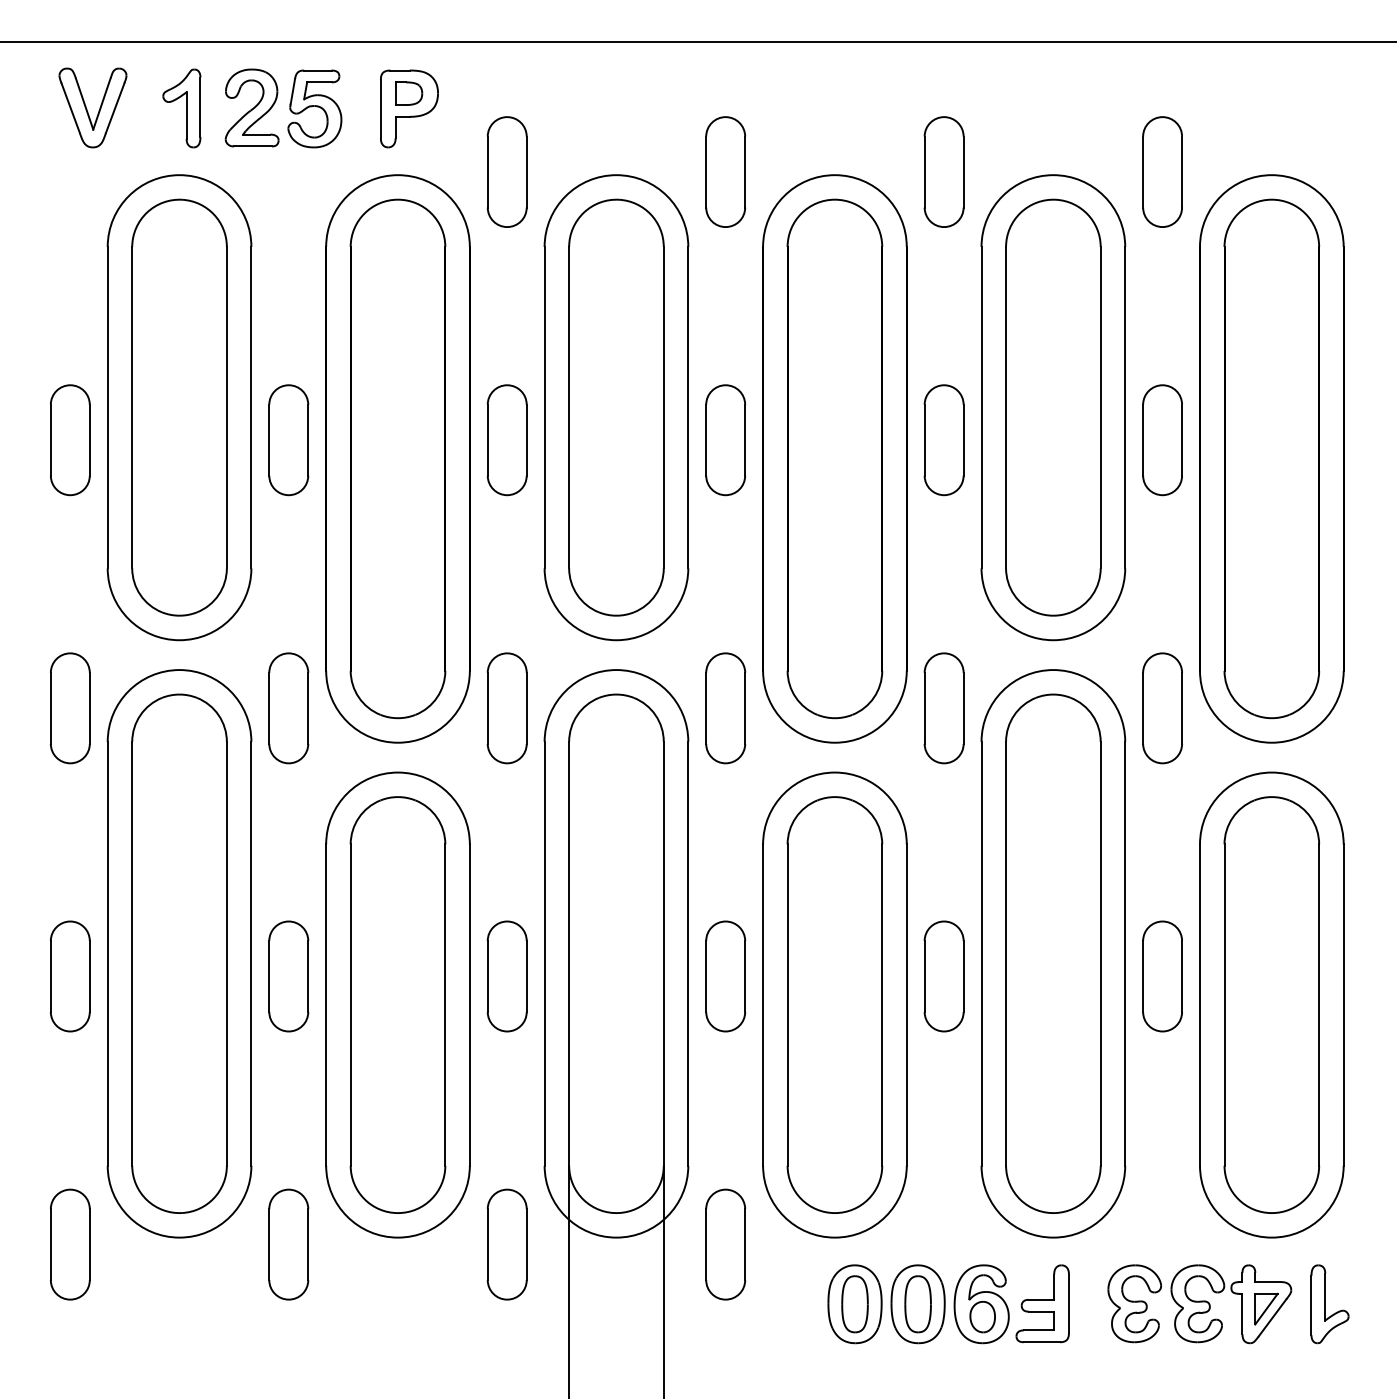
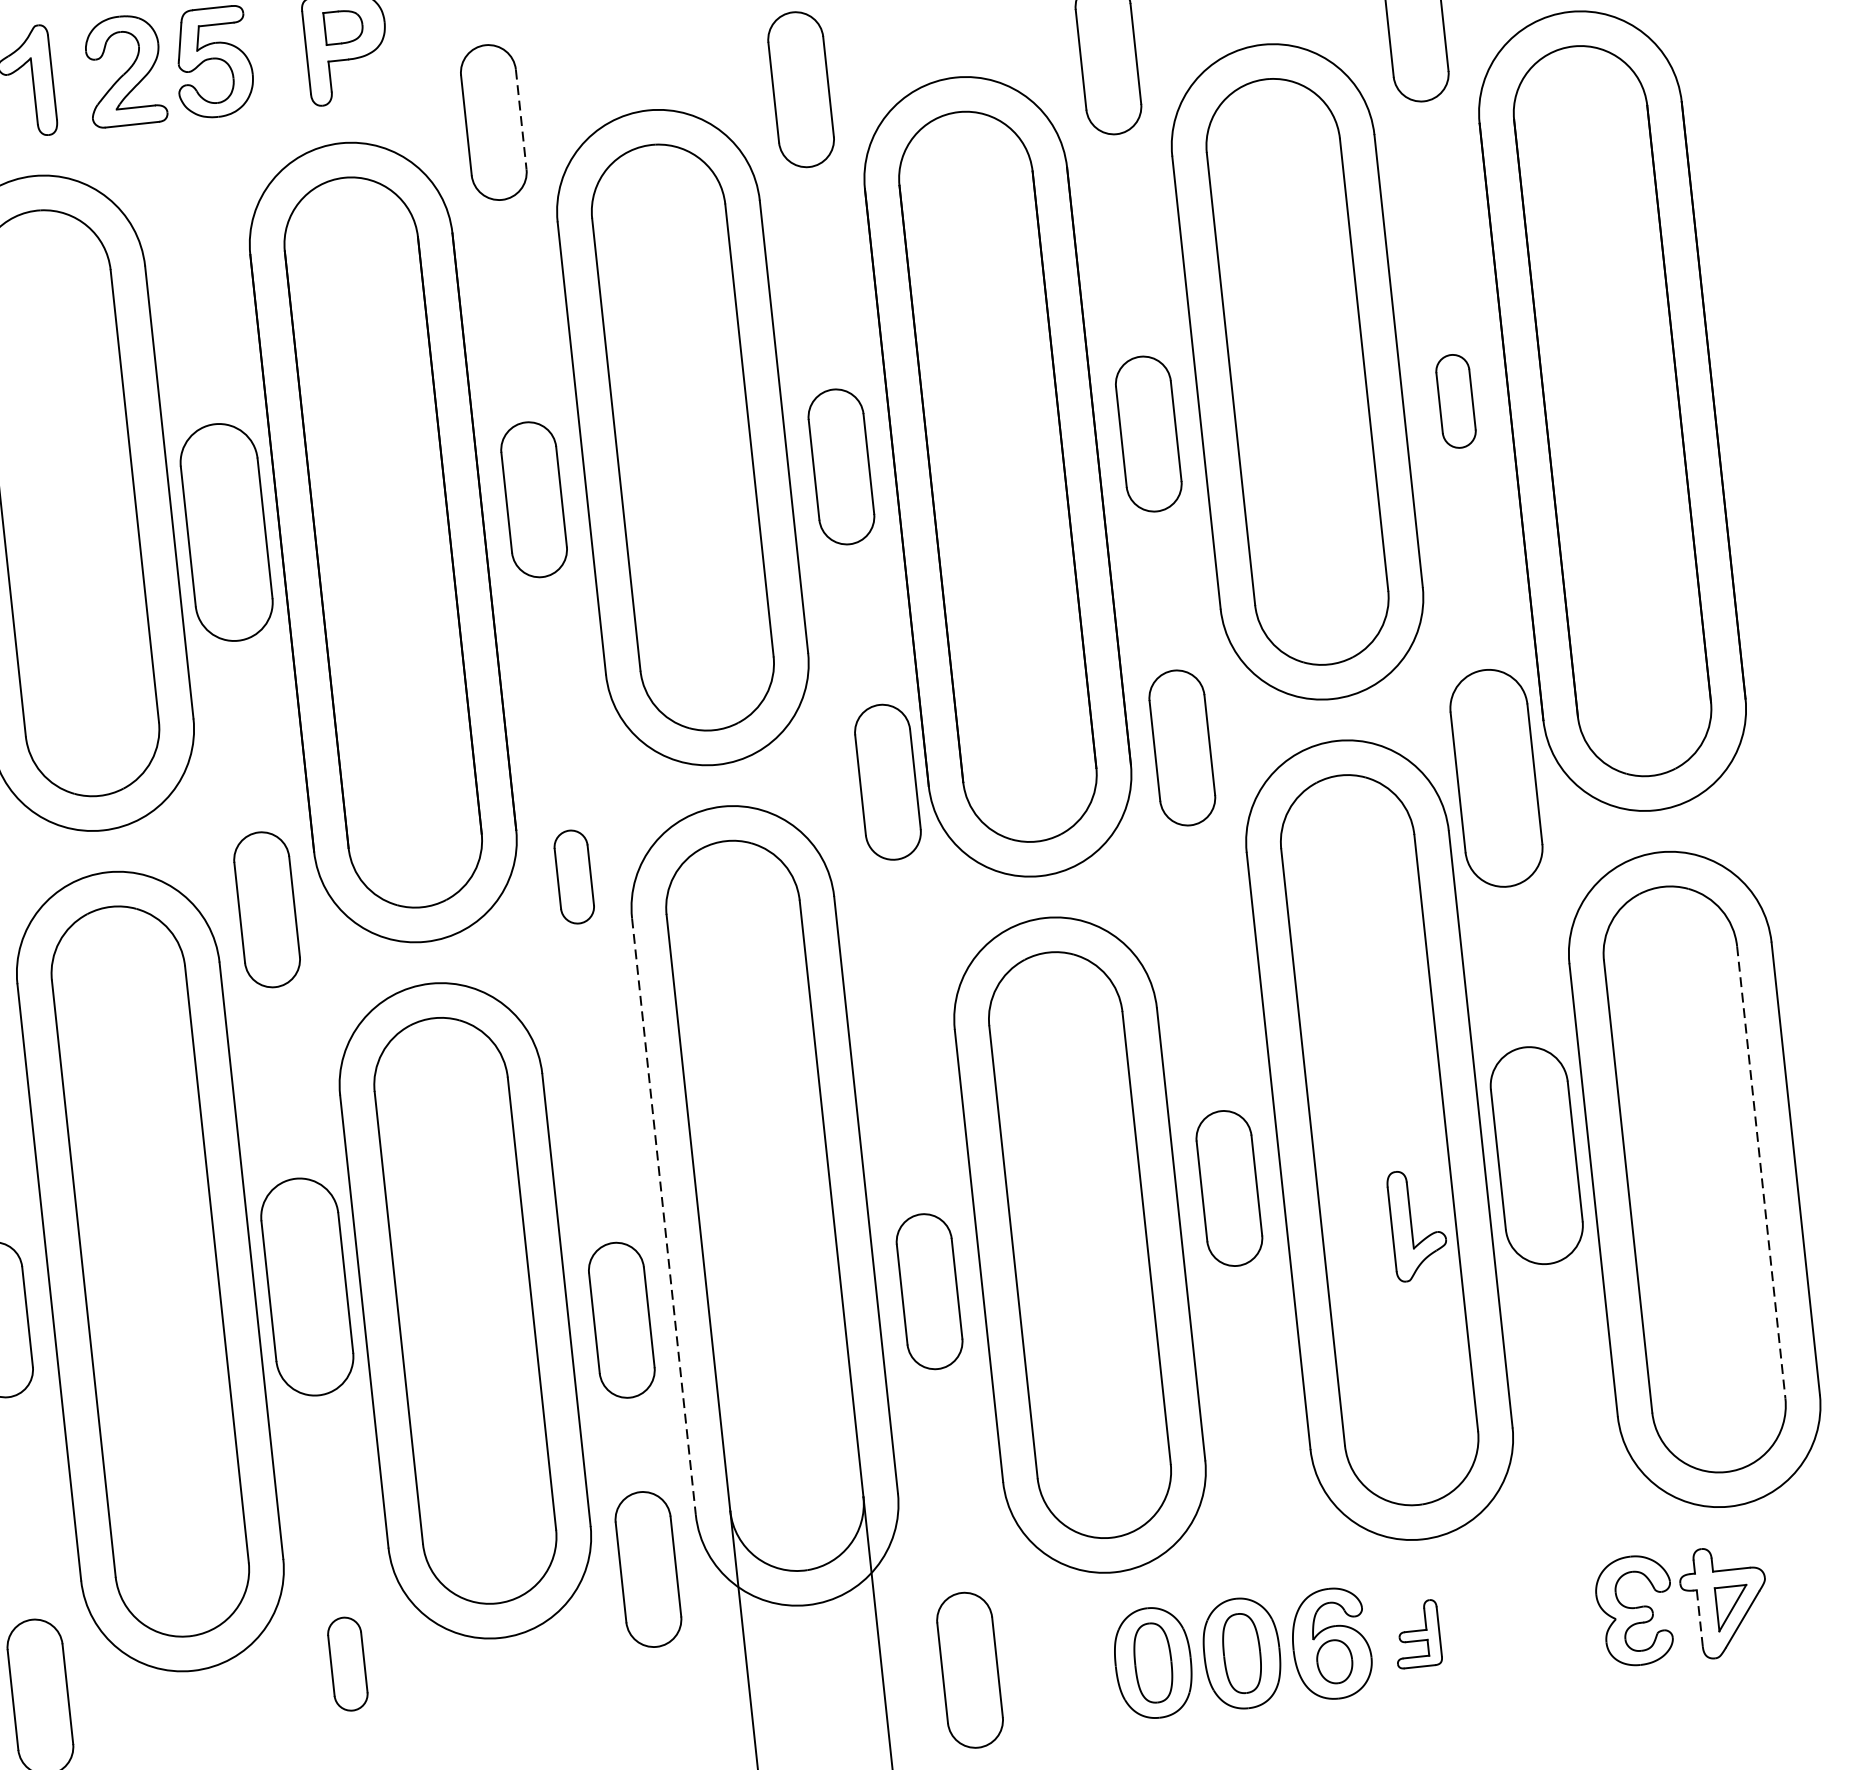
line: (526, 172) -> (520, 120), solid -> dashed
part: (288, 440) -> (226, 533), size x1.4
part: (1162, 440) -> (1455, 401), size x0.6
part: (506, 708) -> (573, 877), size x0.6
part: (725, 708) -> (887, 782), moved
part: (943, 708) -> (1181, 748), moved
part: (1162, 708) -> (1496, 778), size x1.4
line: (544, 953) -> (663, 1216), solid -> dashed
part: (288, 976) -> (307, 1287), size x1.4
part: (506, 976) -> (620, 1320), moved
part: (725, 976) -> (929, 1291), moved
part: (1162, 976) -> (1536, 1155), size x1.4
line: (1319, 1005) -> (1761, 1172), solid -> dashed
part: (288, 1244) -> (347, 1664), size x0.6
part: (506, 1244) -> (647, 1569), moved
part: (725, 1244) -> (969, 1670), moved
part: (1042, 1303) -> (1416, 1633), size x0.6
part: (1134, 1303) -> (1546, 1619), removed
part: (1329, 1304) -> (1417, 1225), moved
line: (1242, 1313) -> (1699, 1617), solid -> dashed

